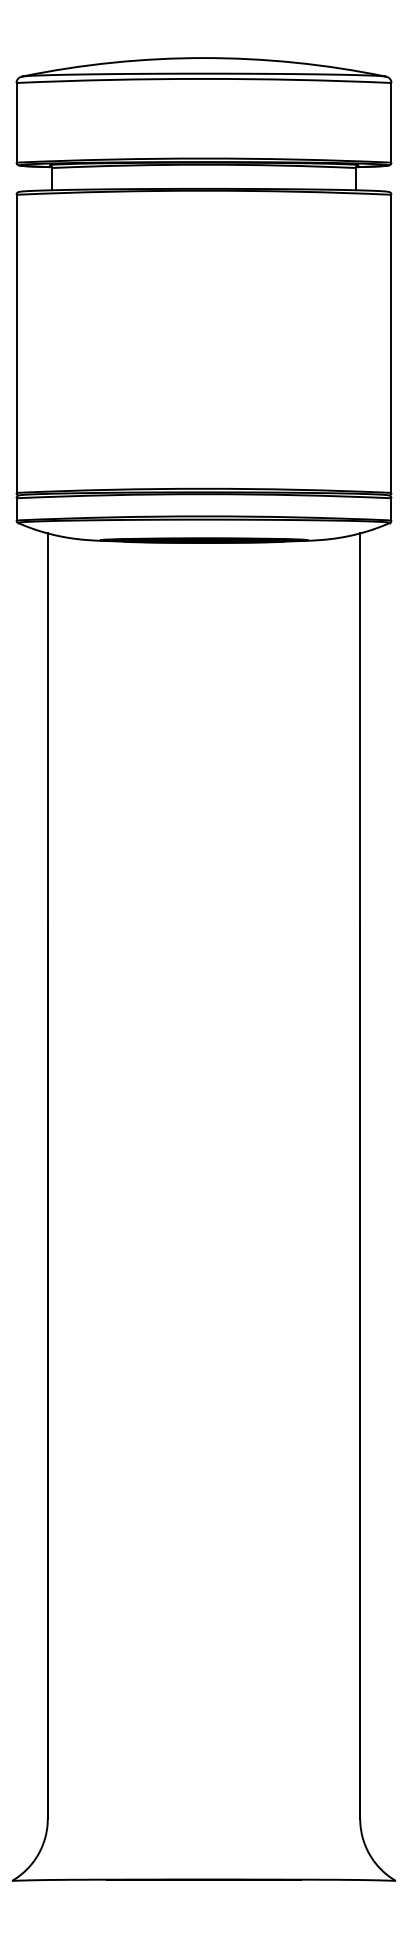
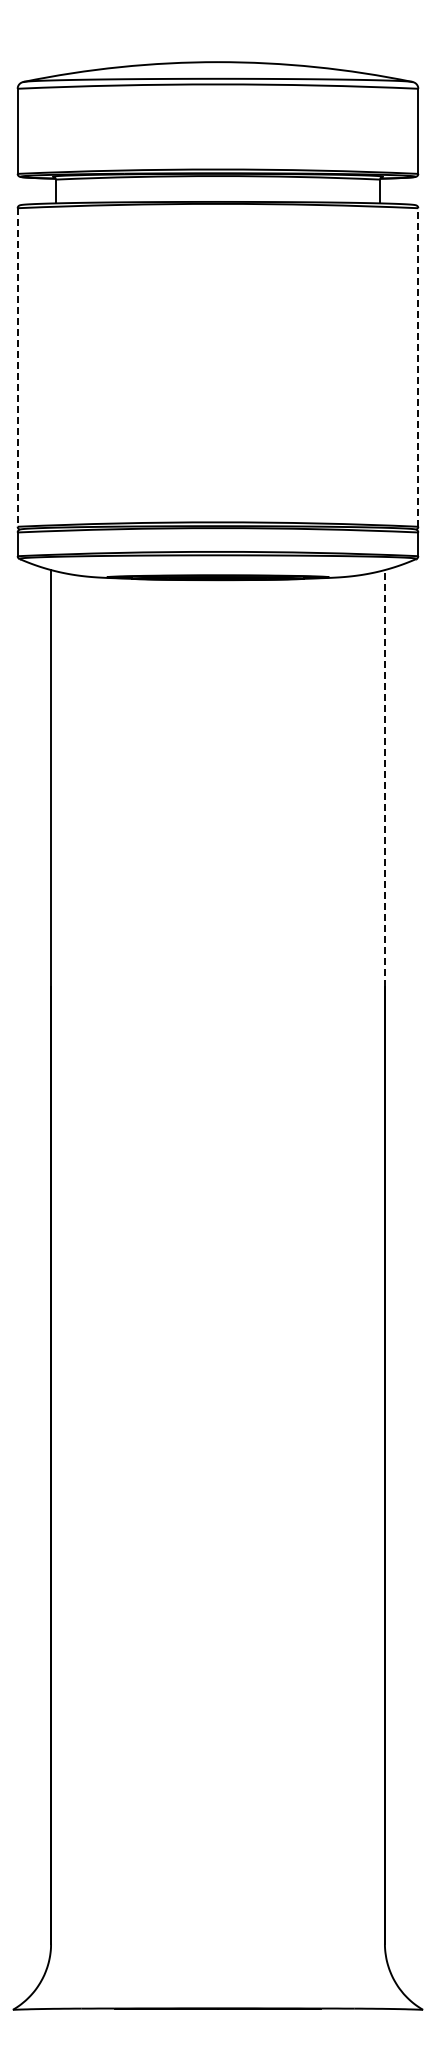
line: (391, 343) -> (418, 367), solid -> dashed
line: (16, 344) -> (17, 368), solid -> dashed
line: (359, 727) -> (384, 777), solid -> dashed

